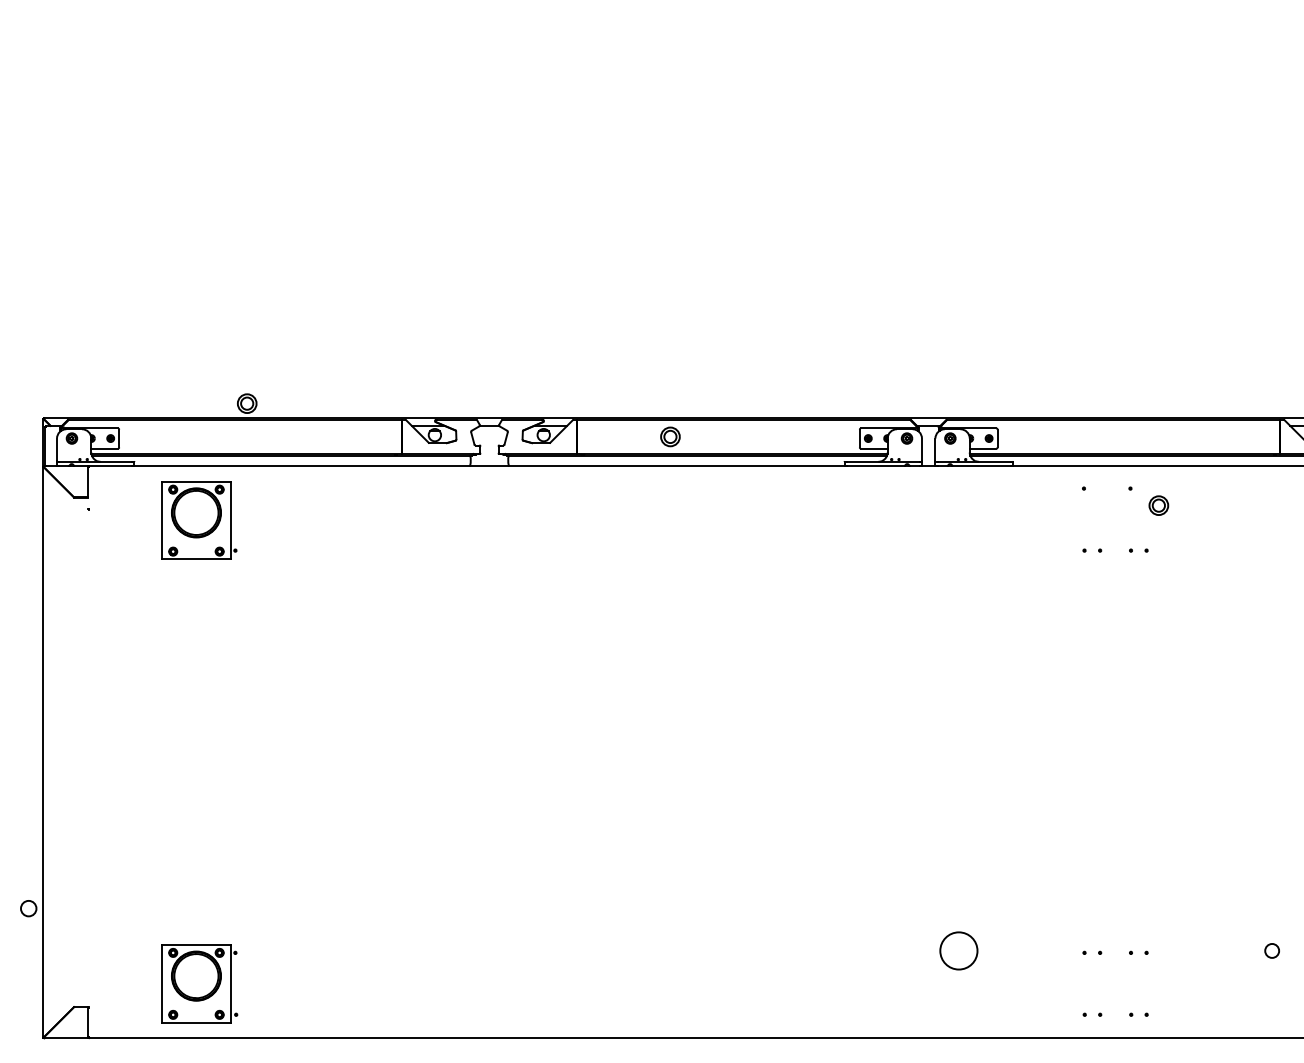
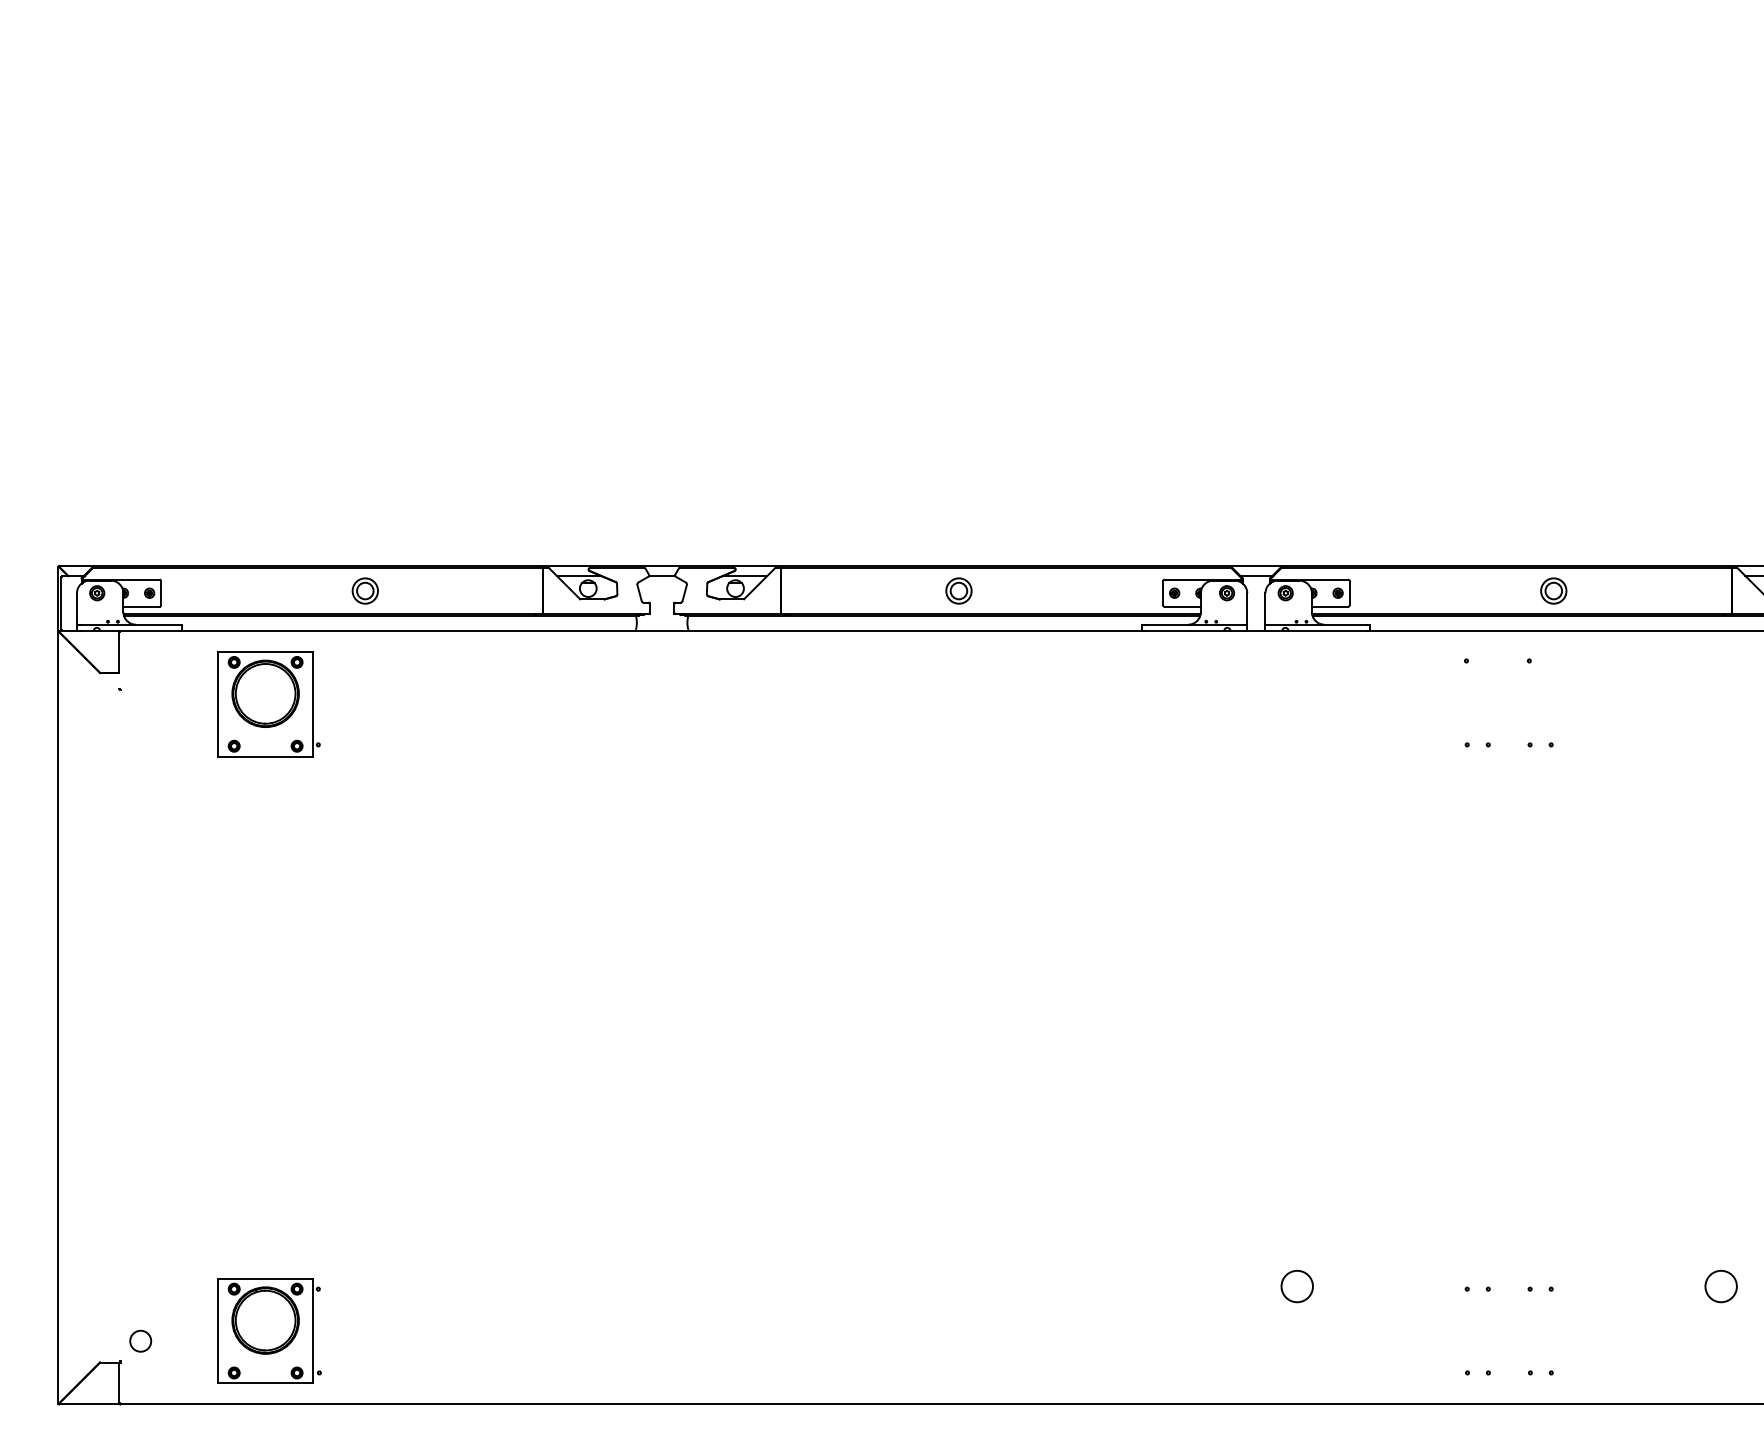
part: (246, 403) -> (364, 590), moved
part: (670, 436) -> (958, 590), moved
part: (1158, 505) -> (1553, 590), moved
circle: (28, 908) -> (140, 1340), moved
circle: (958, 950) -> (1296, 1286), size x0.62
circle: (1271, 950) -> (1720, 1286), size x1.67

